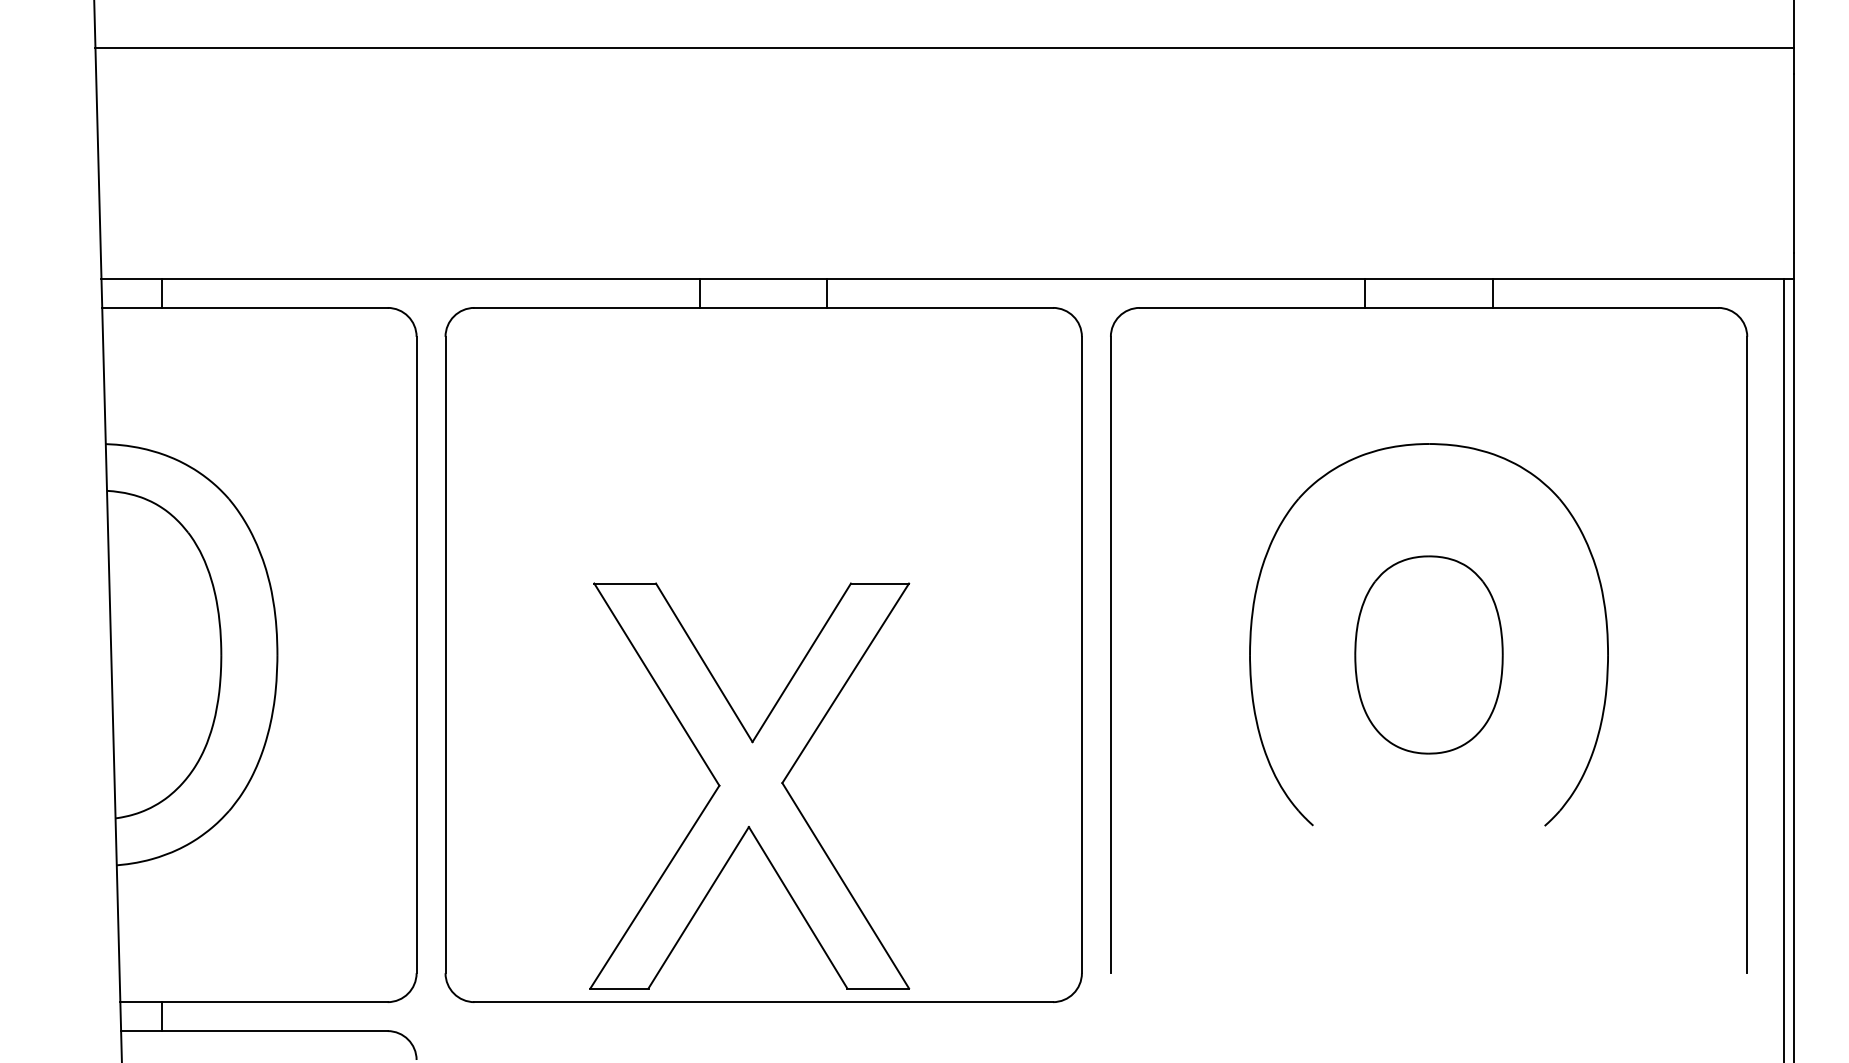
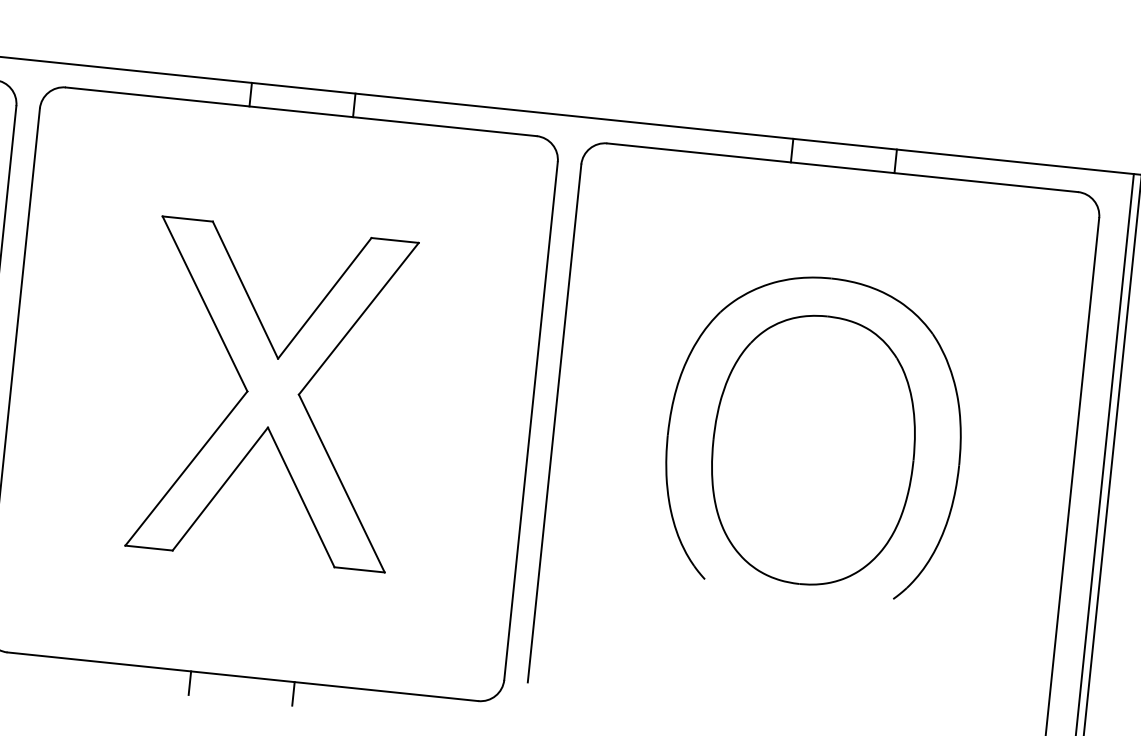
part: (1428, 654) -> (813, 449), size x1.67
part: (749, 785) -> (271, 393), moved
line: (700, 1016) -> (190, 683), added
line: (827, 1016) -> (293, 693), added

